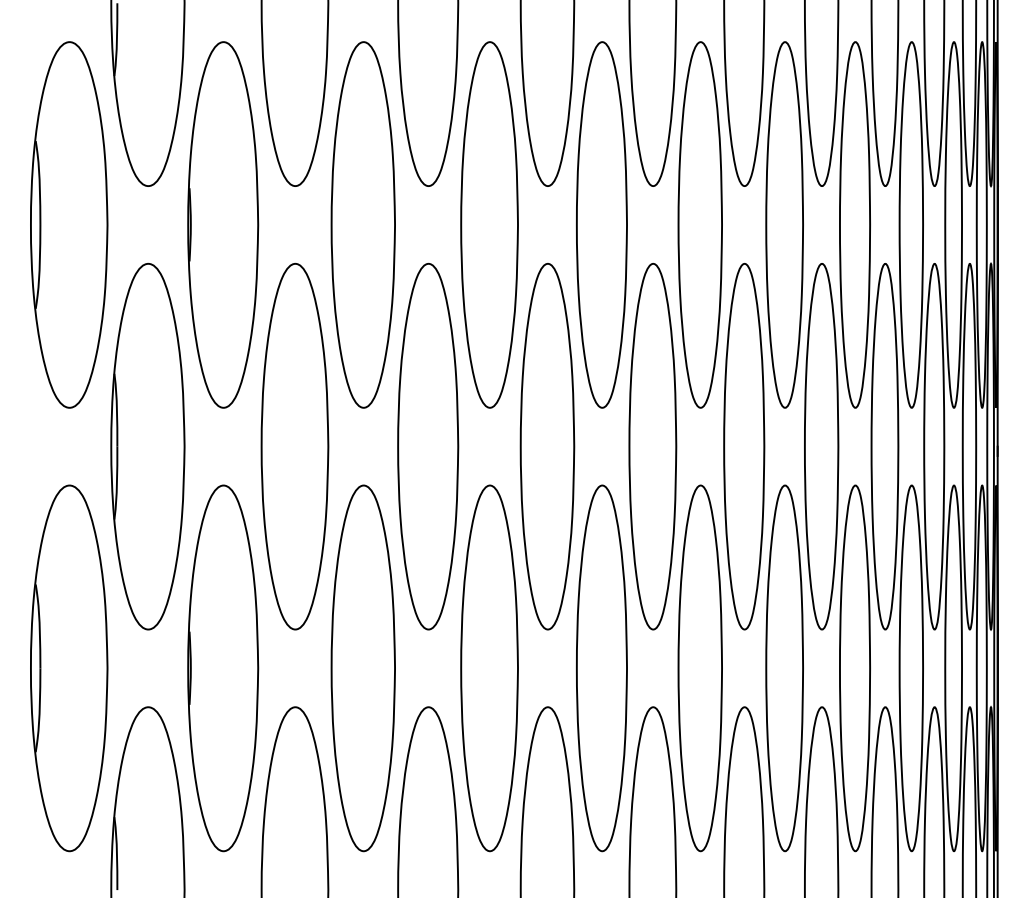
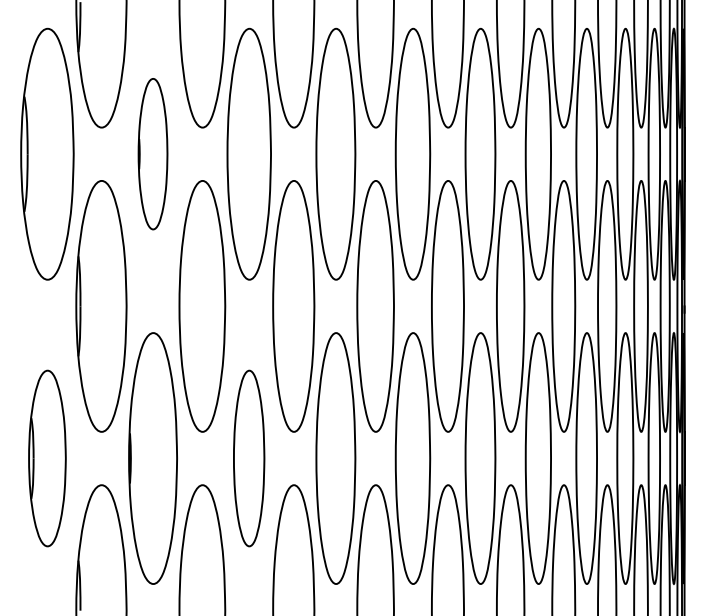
part: (222, 223) -> (152, 153), size x0.6
part: (69, 668) -> (47, 458), size x0.7
part: (362, 668) -> (248, 458), size x0.7

